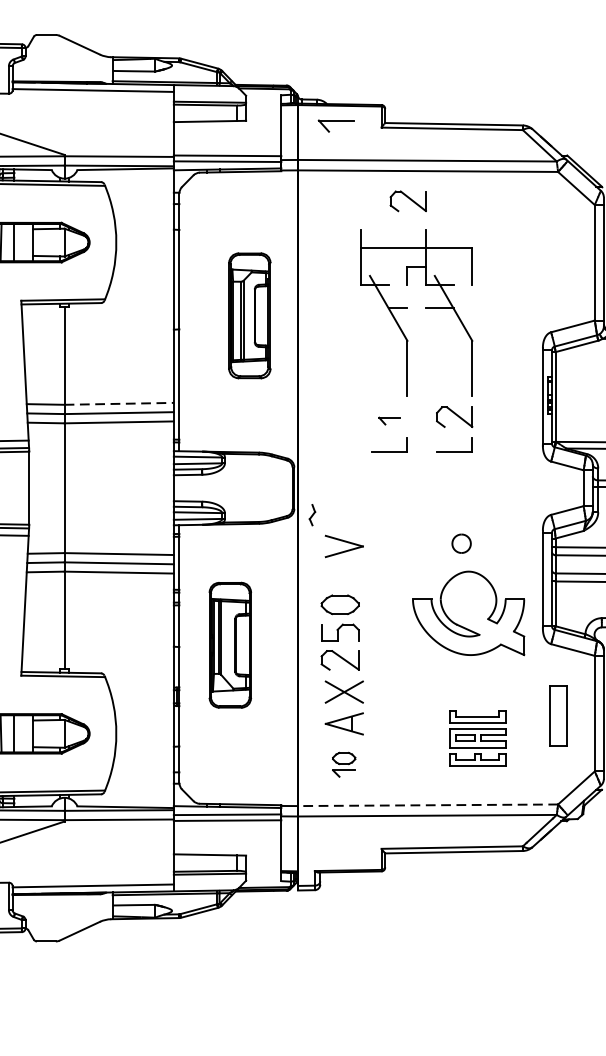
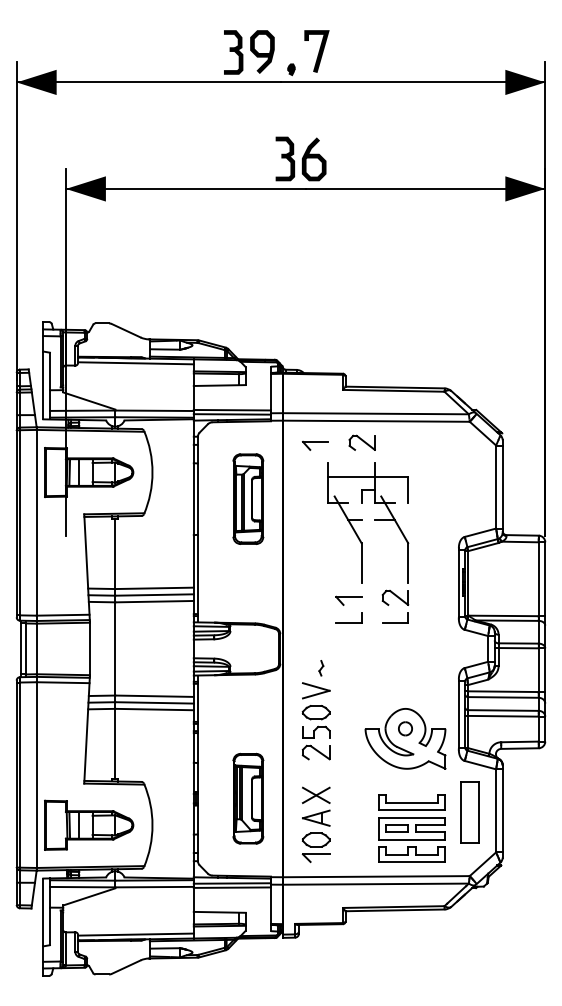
part: (336, 125) -> (315, 445), moved
part: (250, 314) -> (248, 498), moved
line: (120, 404) -> (155, 588), dashed -> solid
part: (389, 420) -> (348, 600), size x1.67
part: (312, 515) -> (321, 668), moved
part: (461, 543) -> (405, 728), moved
part: (339, 632) -> (315, 732), moved
part: (230, 644) -> (248, 798), moved
part: (557, 715) -> (469, 812), size x1.43
part: (476, 738) -> (411, 828), size x1.67
part: (343, 764) -> (315, 847), size x1.67
line: (426, 805) -> (375, 876), dashed -> solid

